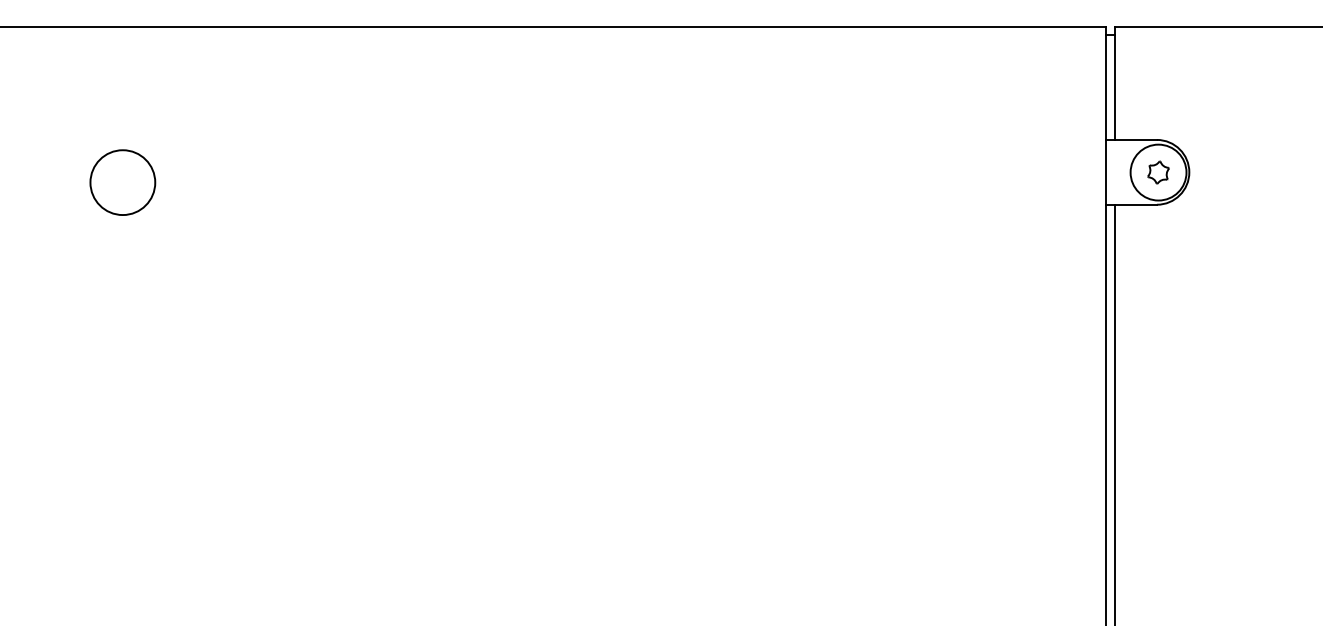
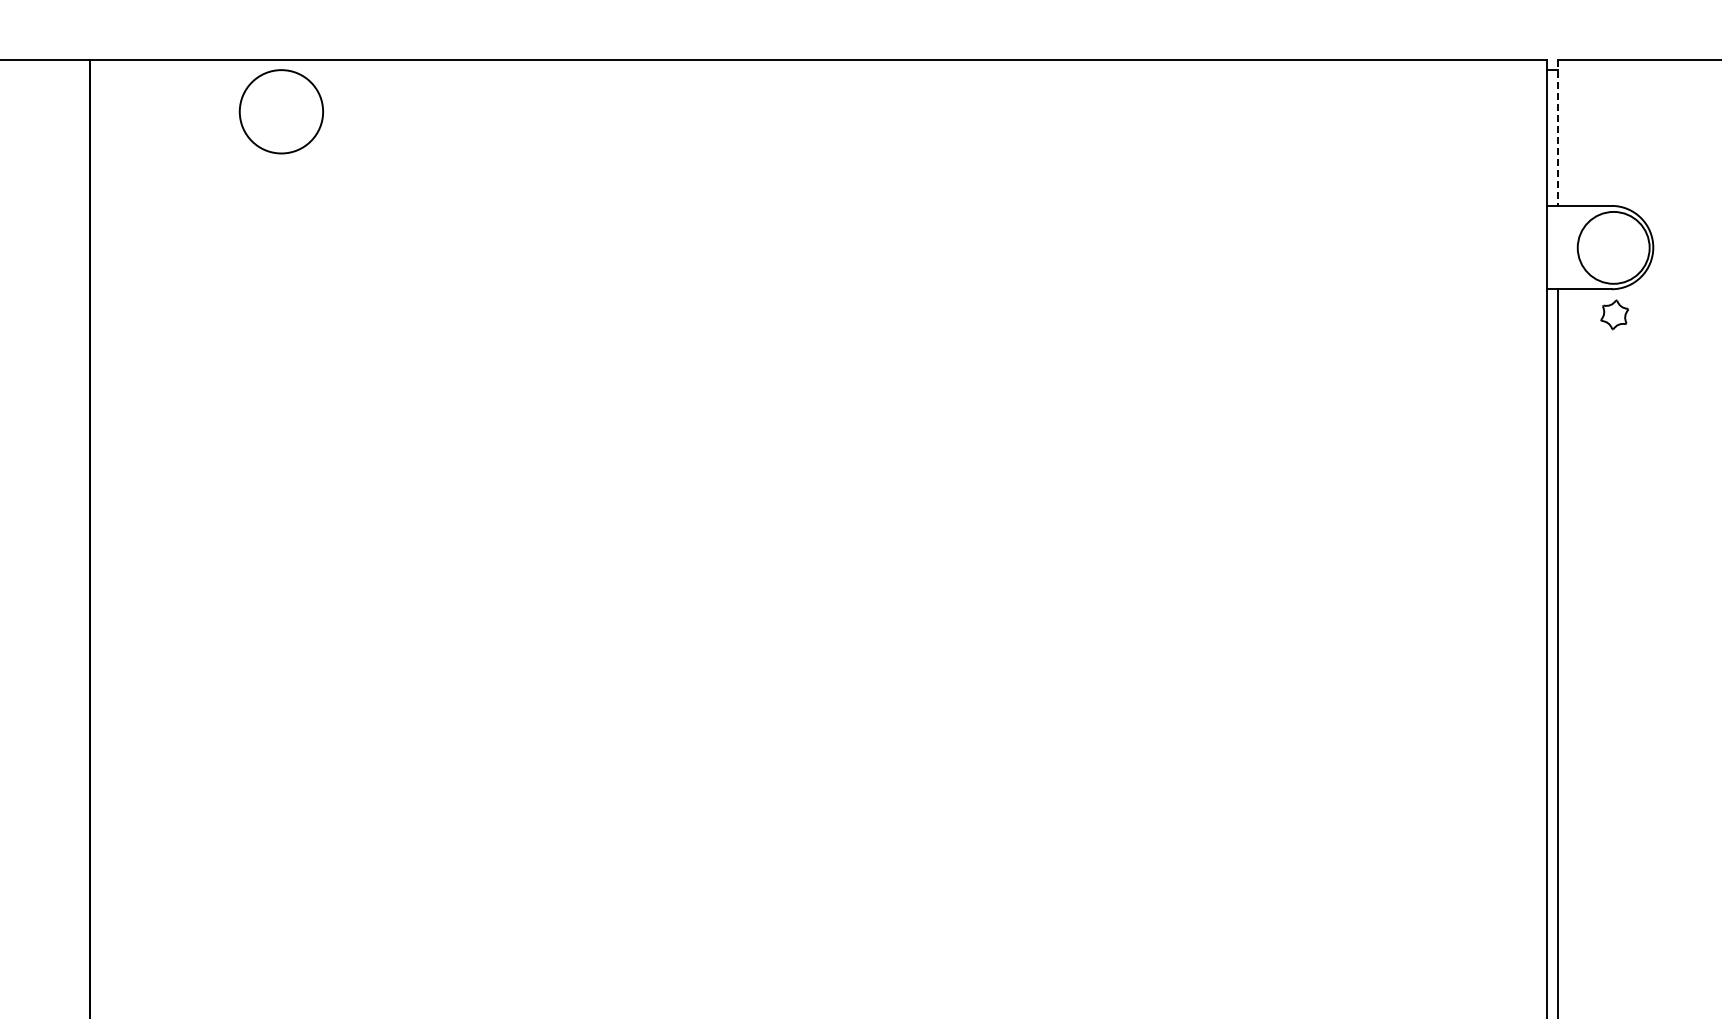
line: (1114, 82) -> (1557, 132), solid -> dashed
part: (1158, 172) -> (1614, 314), moved
circle: (122, 182) -> (280, 111), moved

